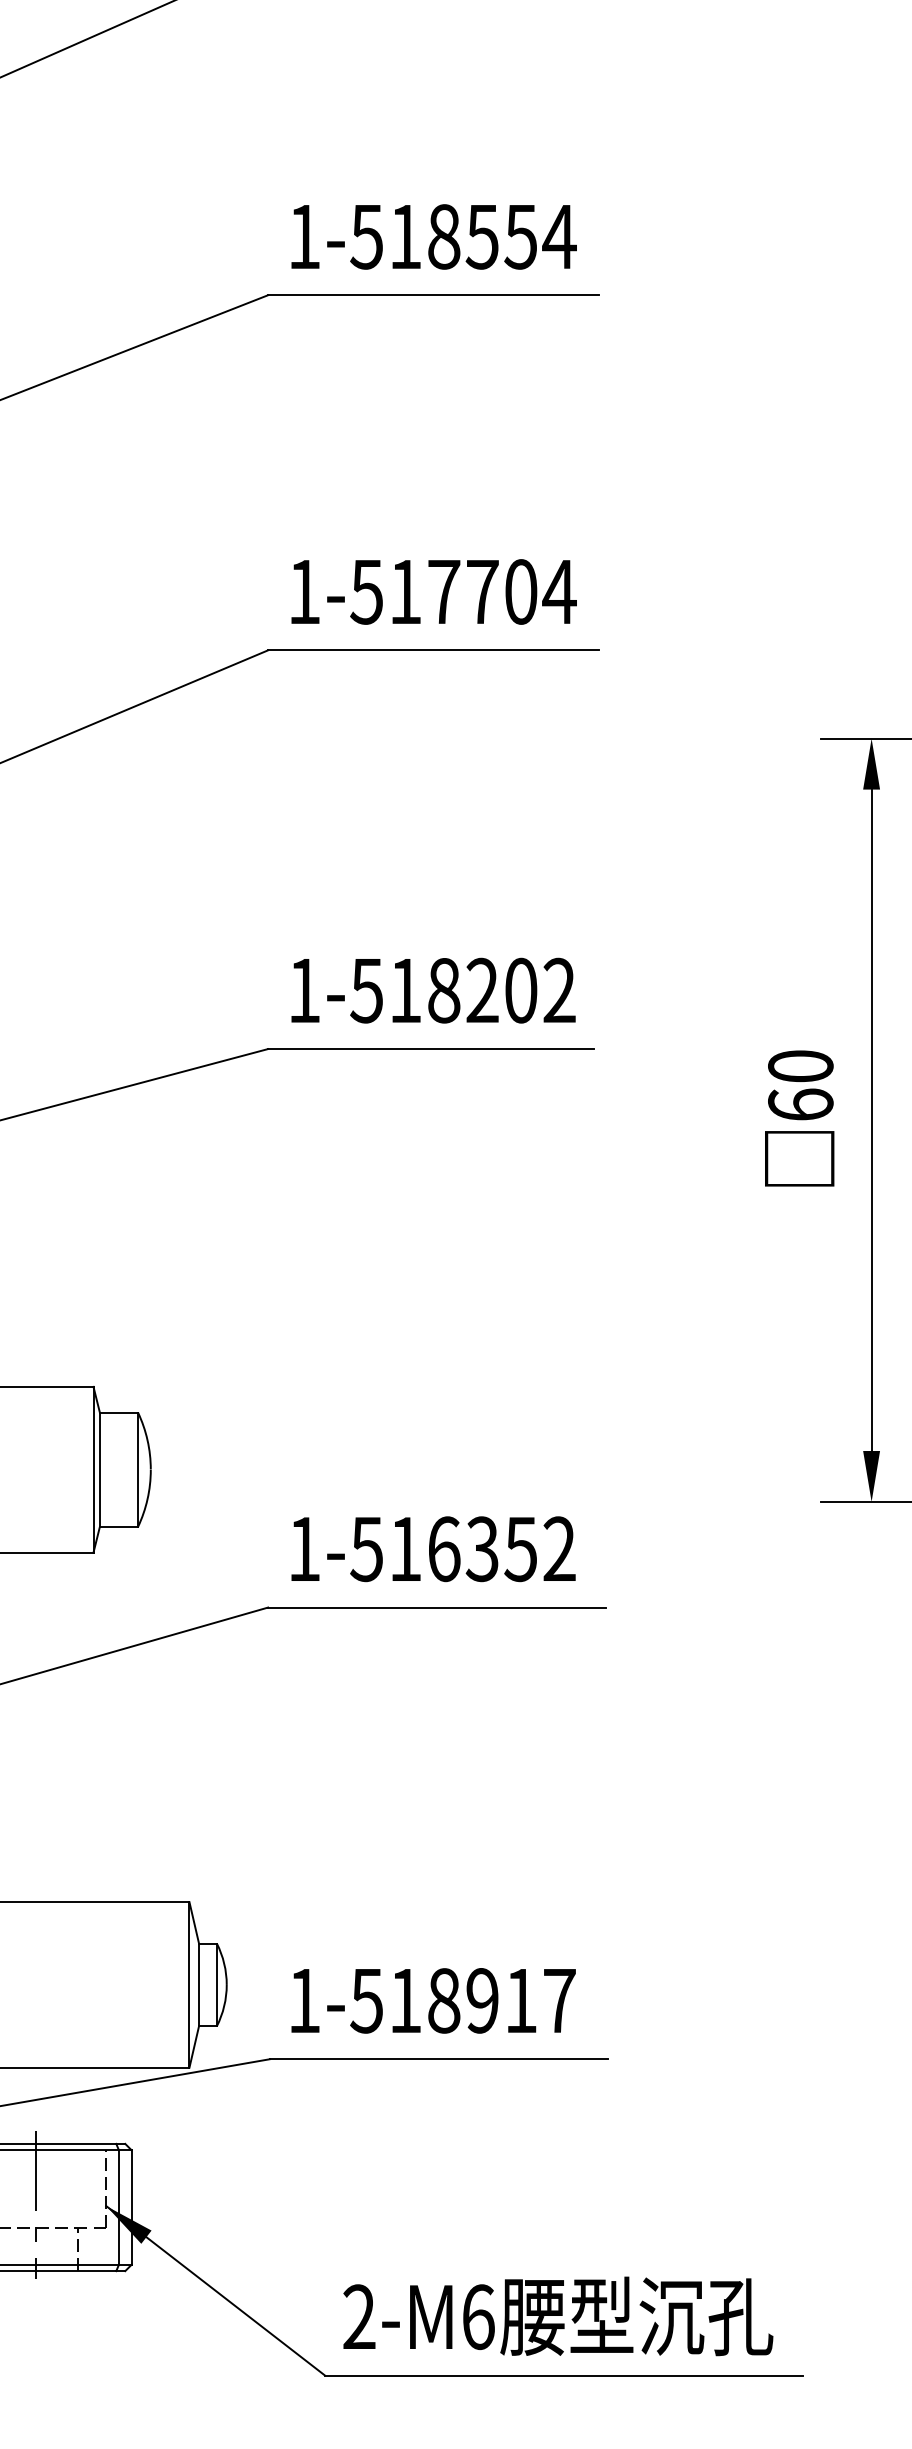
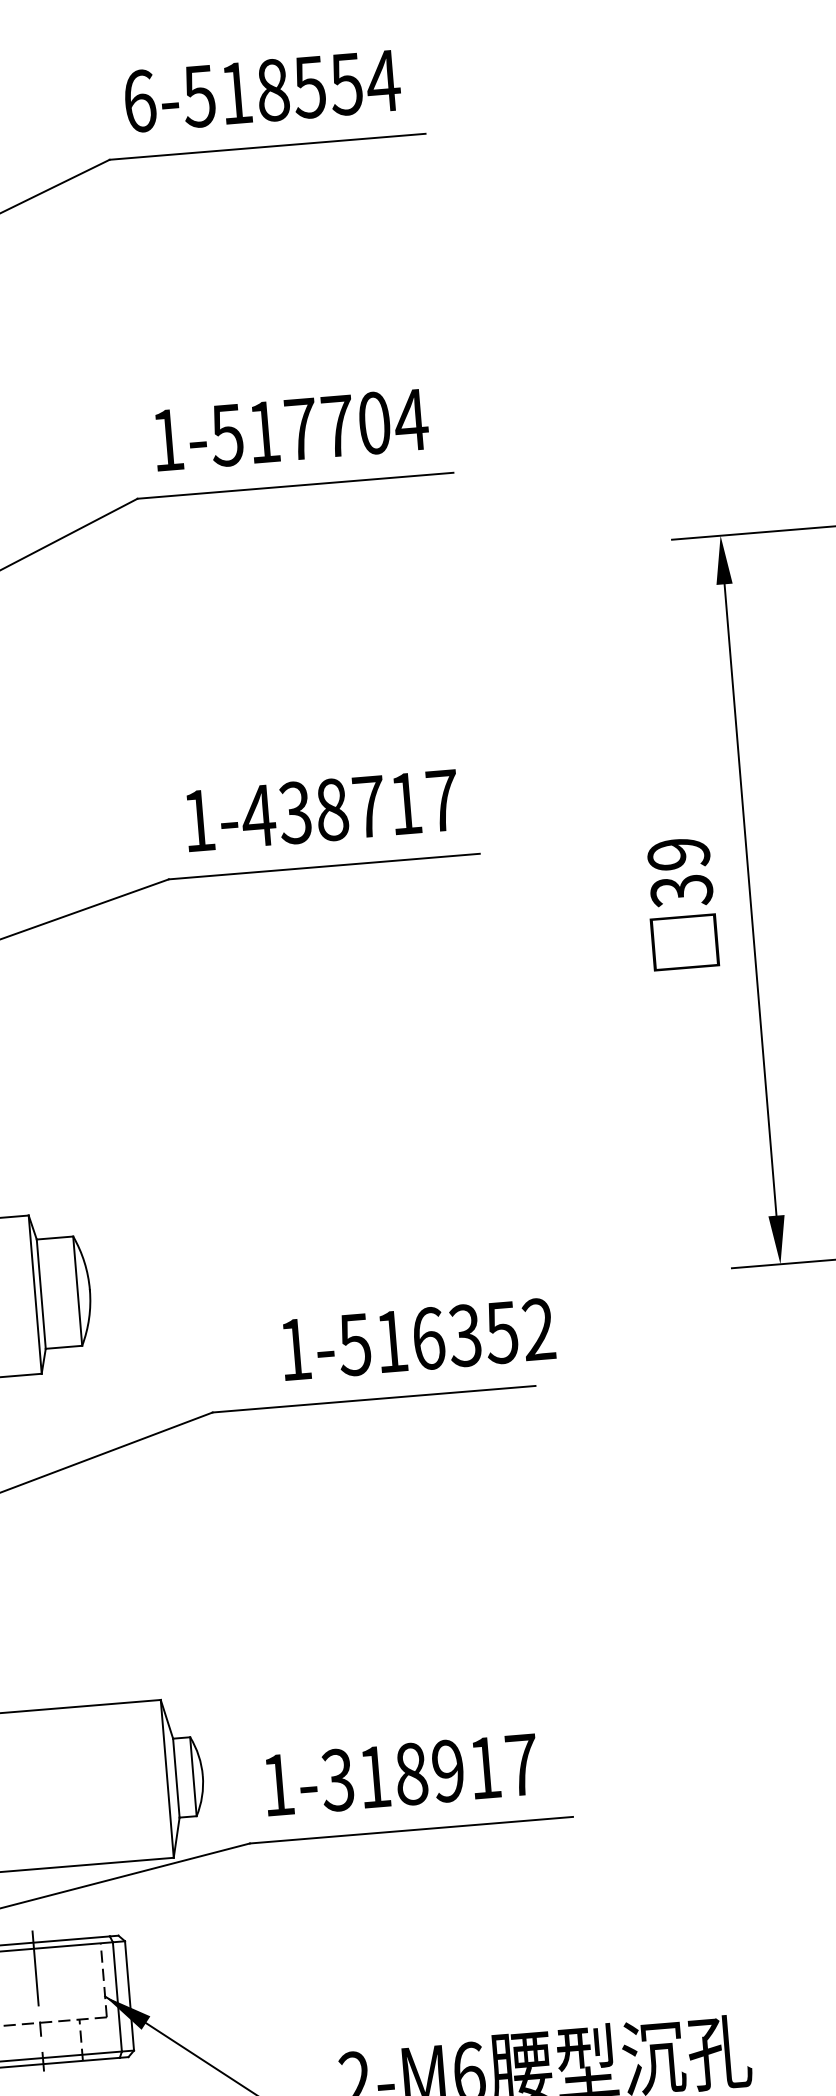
text: (304, 236) -> (139, 100), 1-518554 -> 6-518554
text: (462, 990) -> (349, 808), 1-518202 -> 1-438717
text: (800, 1085) -> (679, 872), 60 -> 39
text: (433, 1549) -> (418, 1339), moved
text: (366, 2000) -> (337, 1779), 1-518917 -> 1-318917

